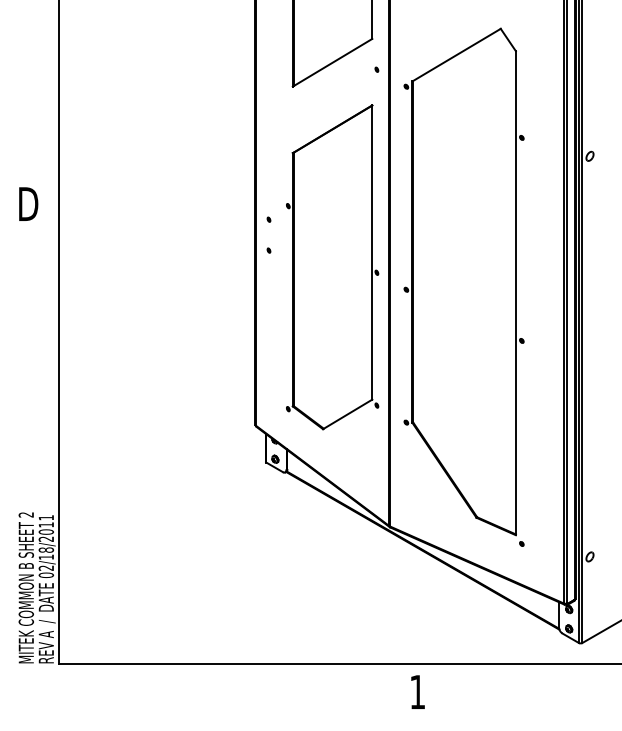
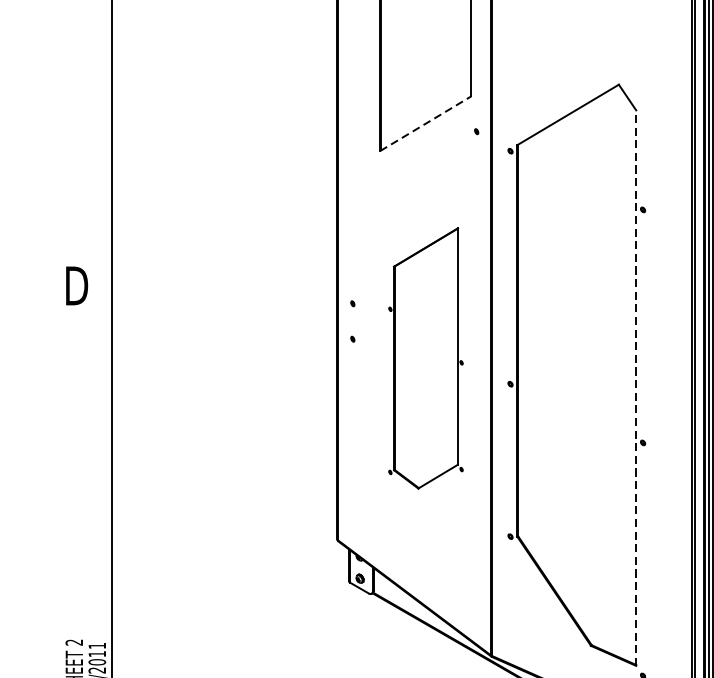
line: (333, 62) -> (426, 123), solid -> dashed
part: (332, 267) -> (425, 358), size x0.7
line: (515, 292) -> (635, 387), solid -> dashed

